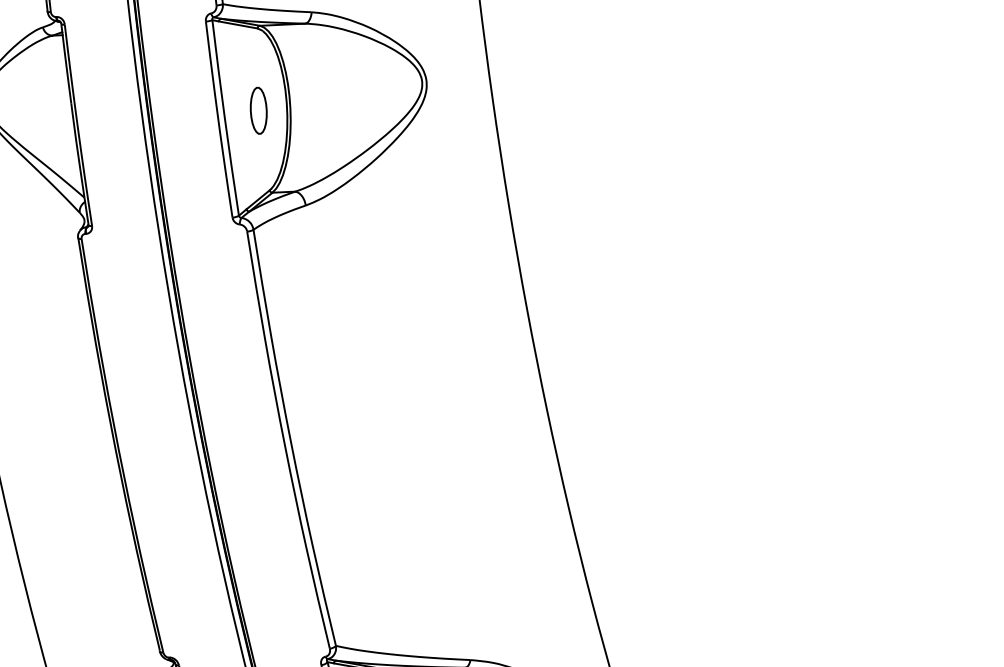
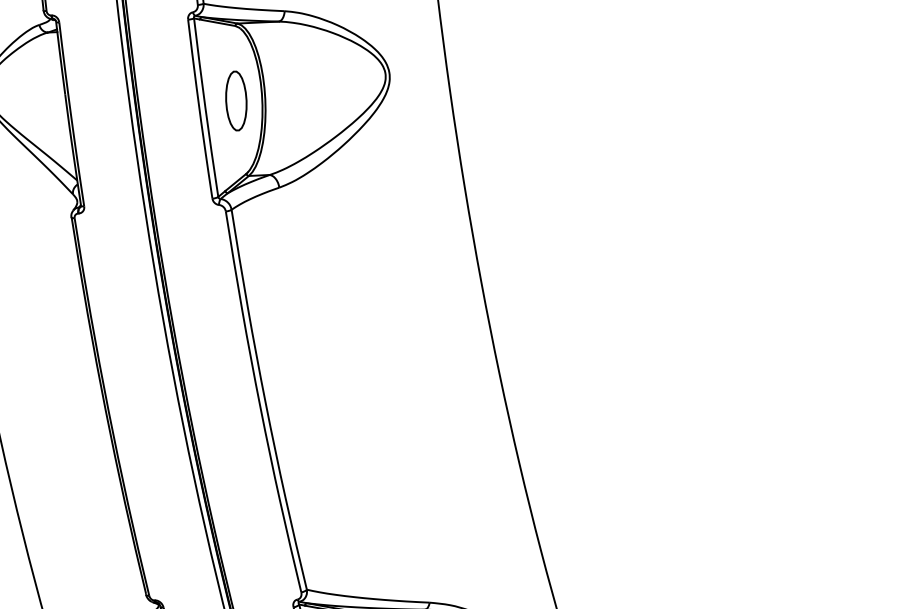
part: (258, 111) -> (236, 101), size x1.4

